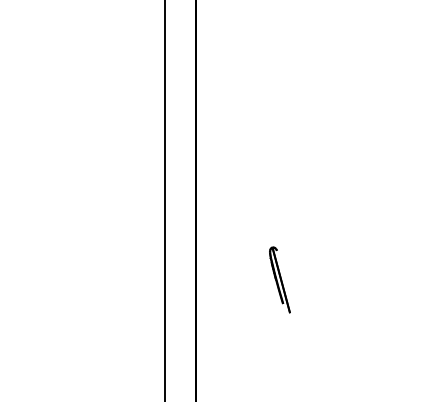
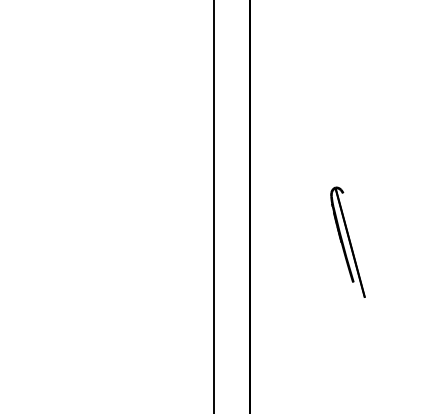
part: (279, 279) -> (347, 241), size x1.43

